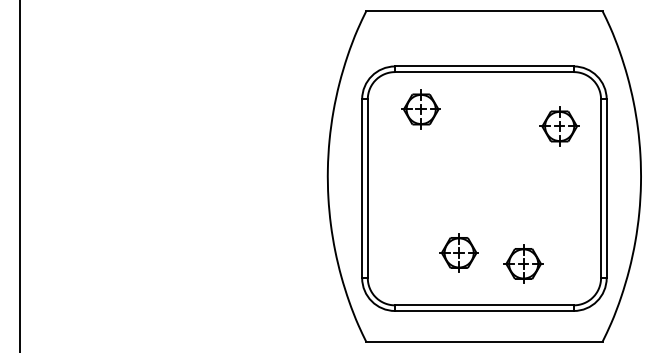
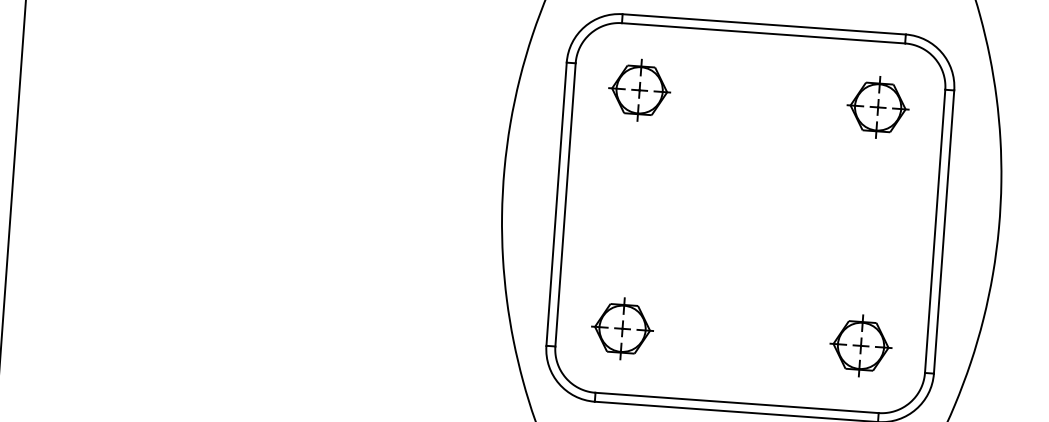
part: (420, 109) -> (638, 90), moved
part: (559, 126) -> (877, 107), moved
part: (458, 252) -> (621, 327), moved
part: (523, 263) -> (860, 345), moved

